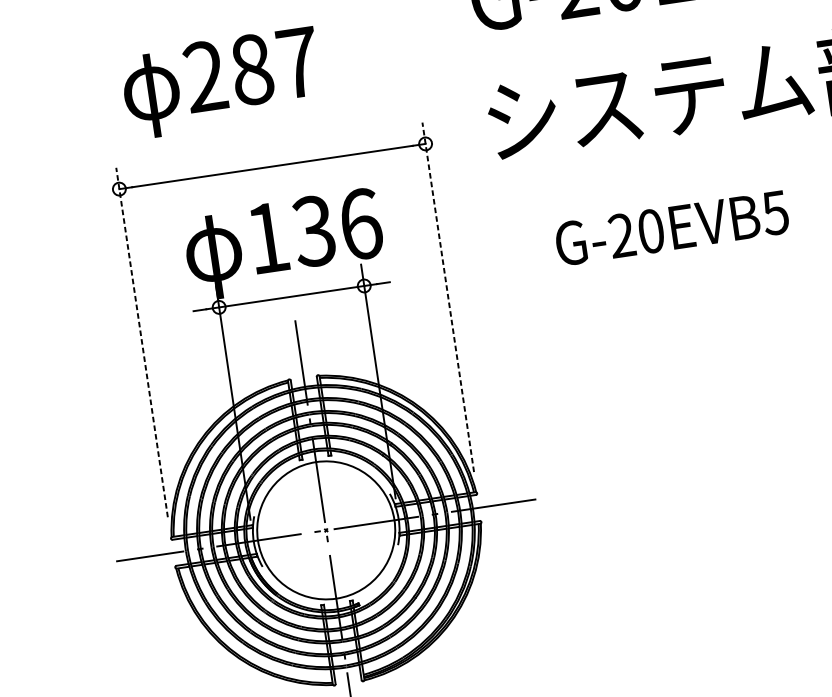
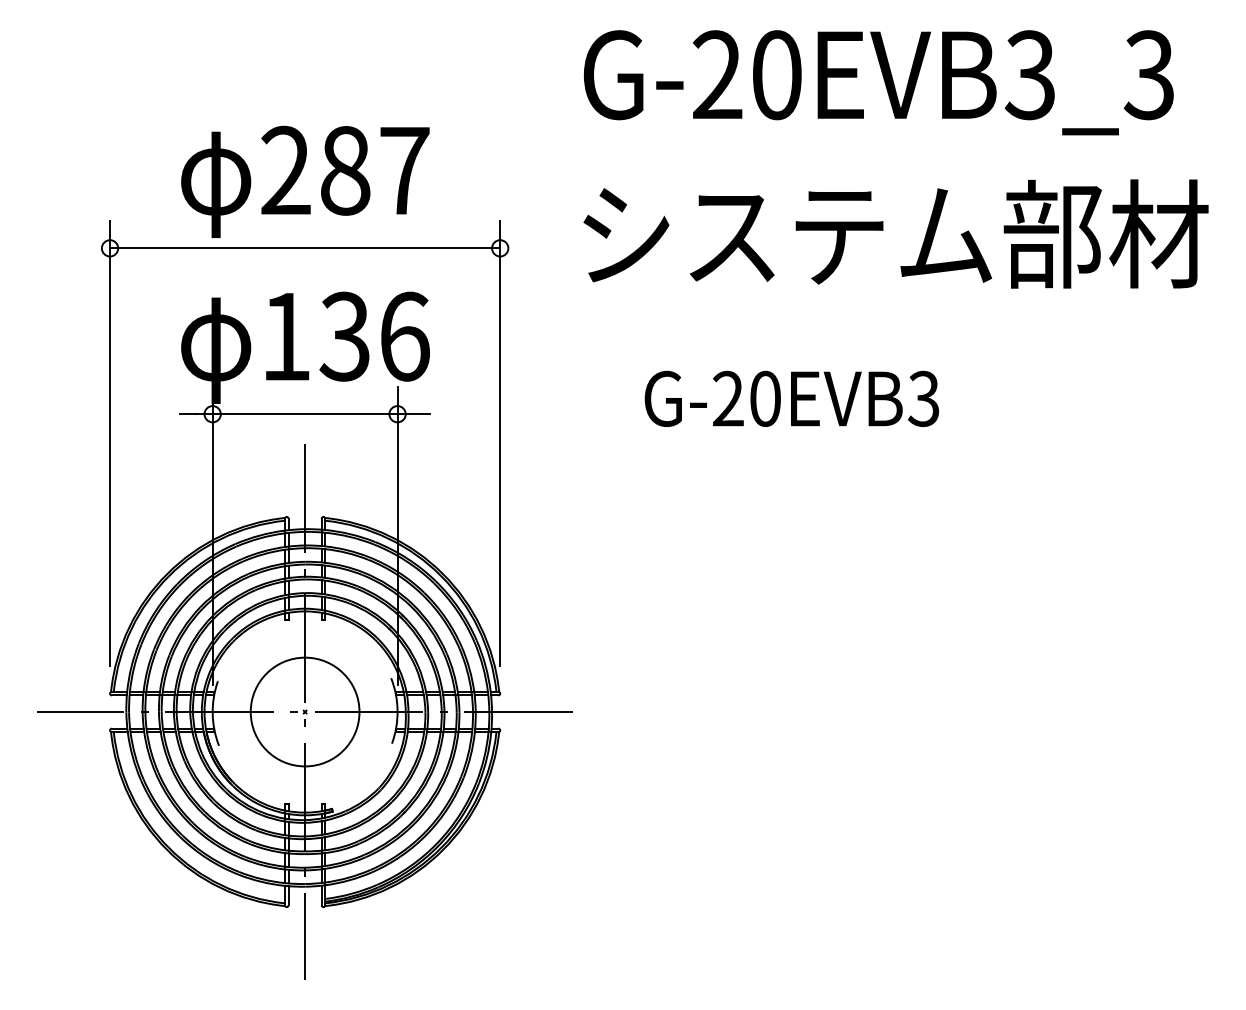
text: (221, 82) -> (305, 181), moved
text: (775, 212) -> (923, 398), G-20EVB5 -> G-20EVB3
line: (448, 297) -> (500, 443), dashed -> solid
line: (142, 342) -> (110, 443), dashed -> solid
circle: (325, 530) -> (304, 711), size x0.62

